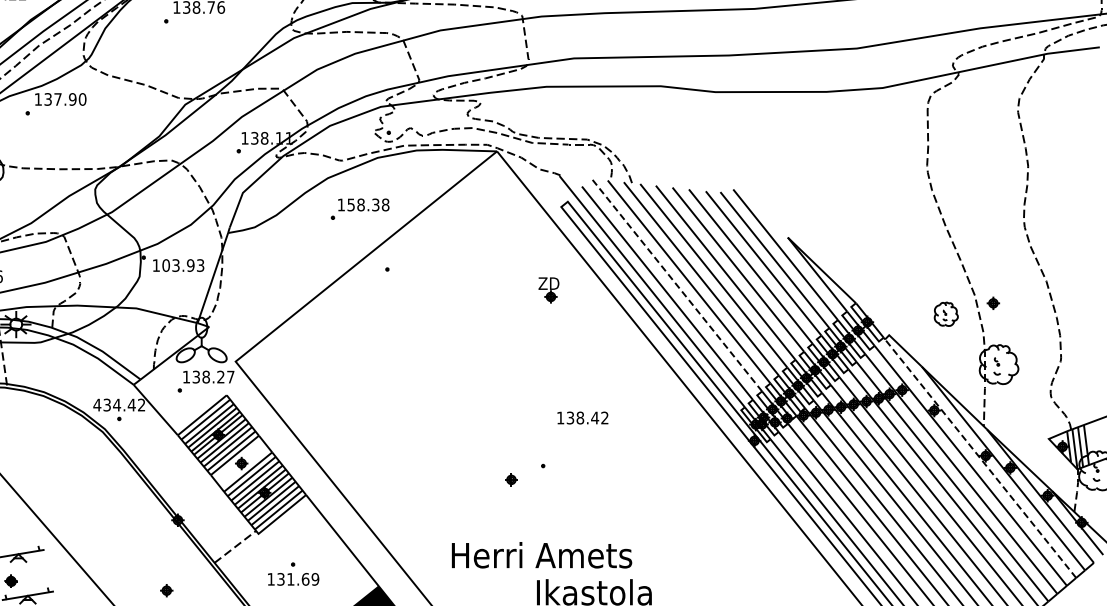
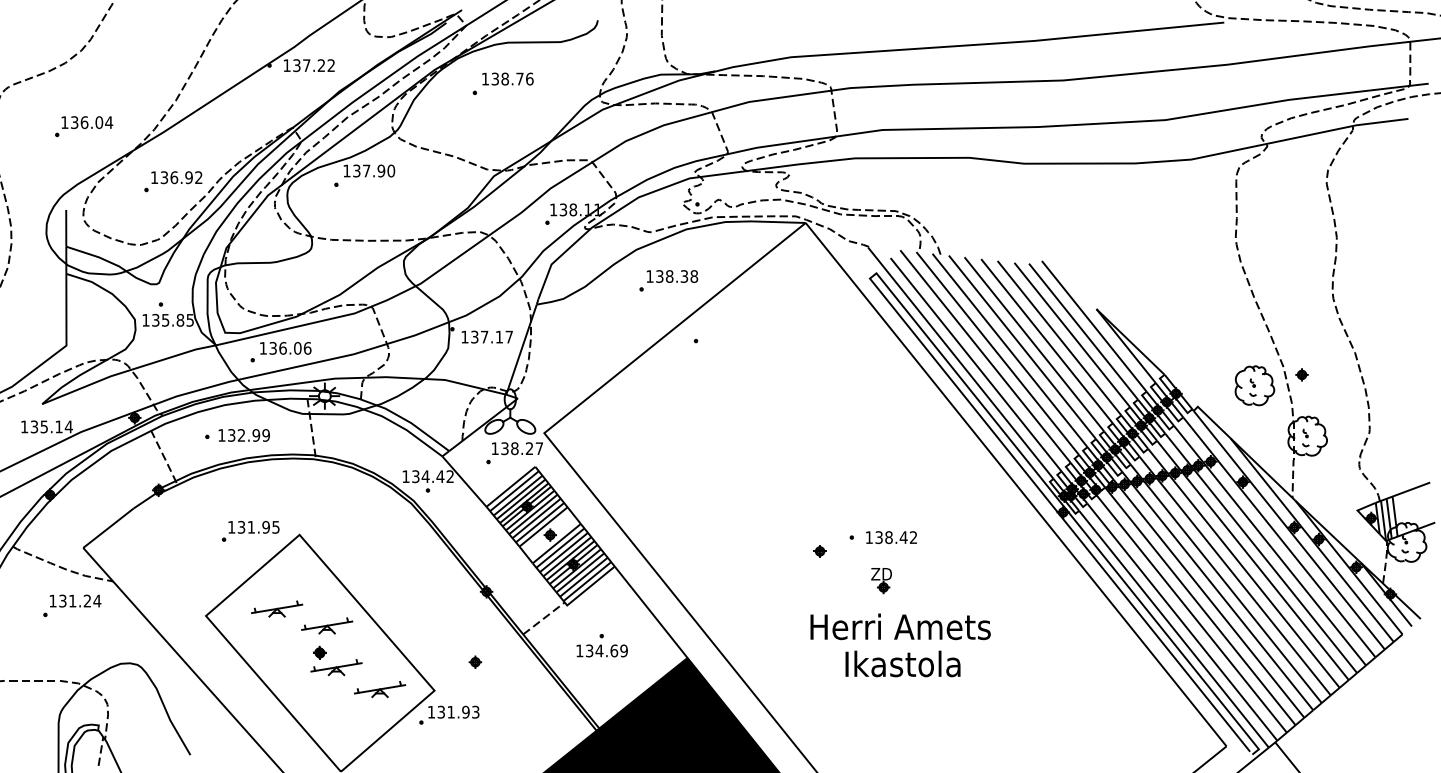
text: (350, 203) -> (659, 275), 158.38 -> 138.38
text: (182, 264) -> (491, 336), 103.93 -> 137.17
line: (676, 284) -> (985, 356), dashed -> solid
part: (548, 290) -> (881, 581), moved
part: (945, 313) -> (1254, 385), size x1.67
text: (96, 404) -> (405, 476), 434.42 -> 134.42
text: (582, 417) -> (891, 537), moved
line: (979, 457) -> (1288, 529), dashed -> solid
text: (541, 554) -> (900, 626), moved
text: (290, 578) -> (599, 650), 131.69 -> 134.69

